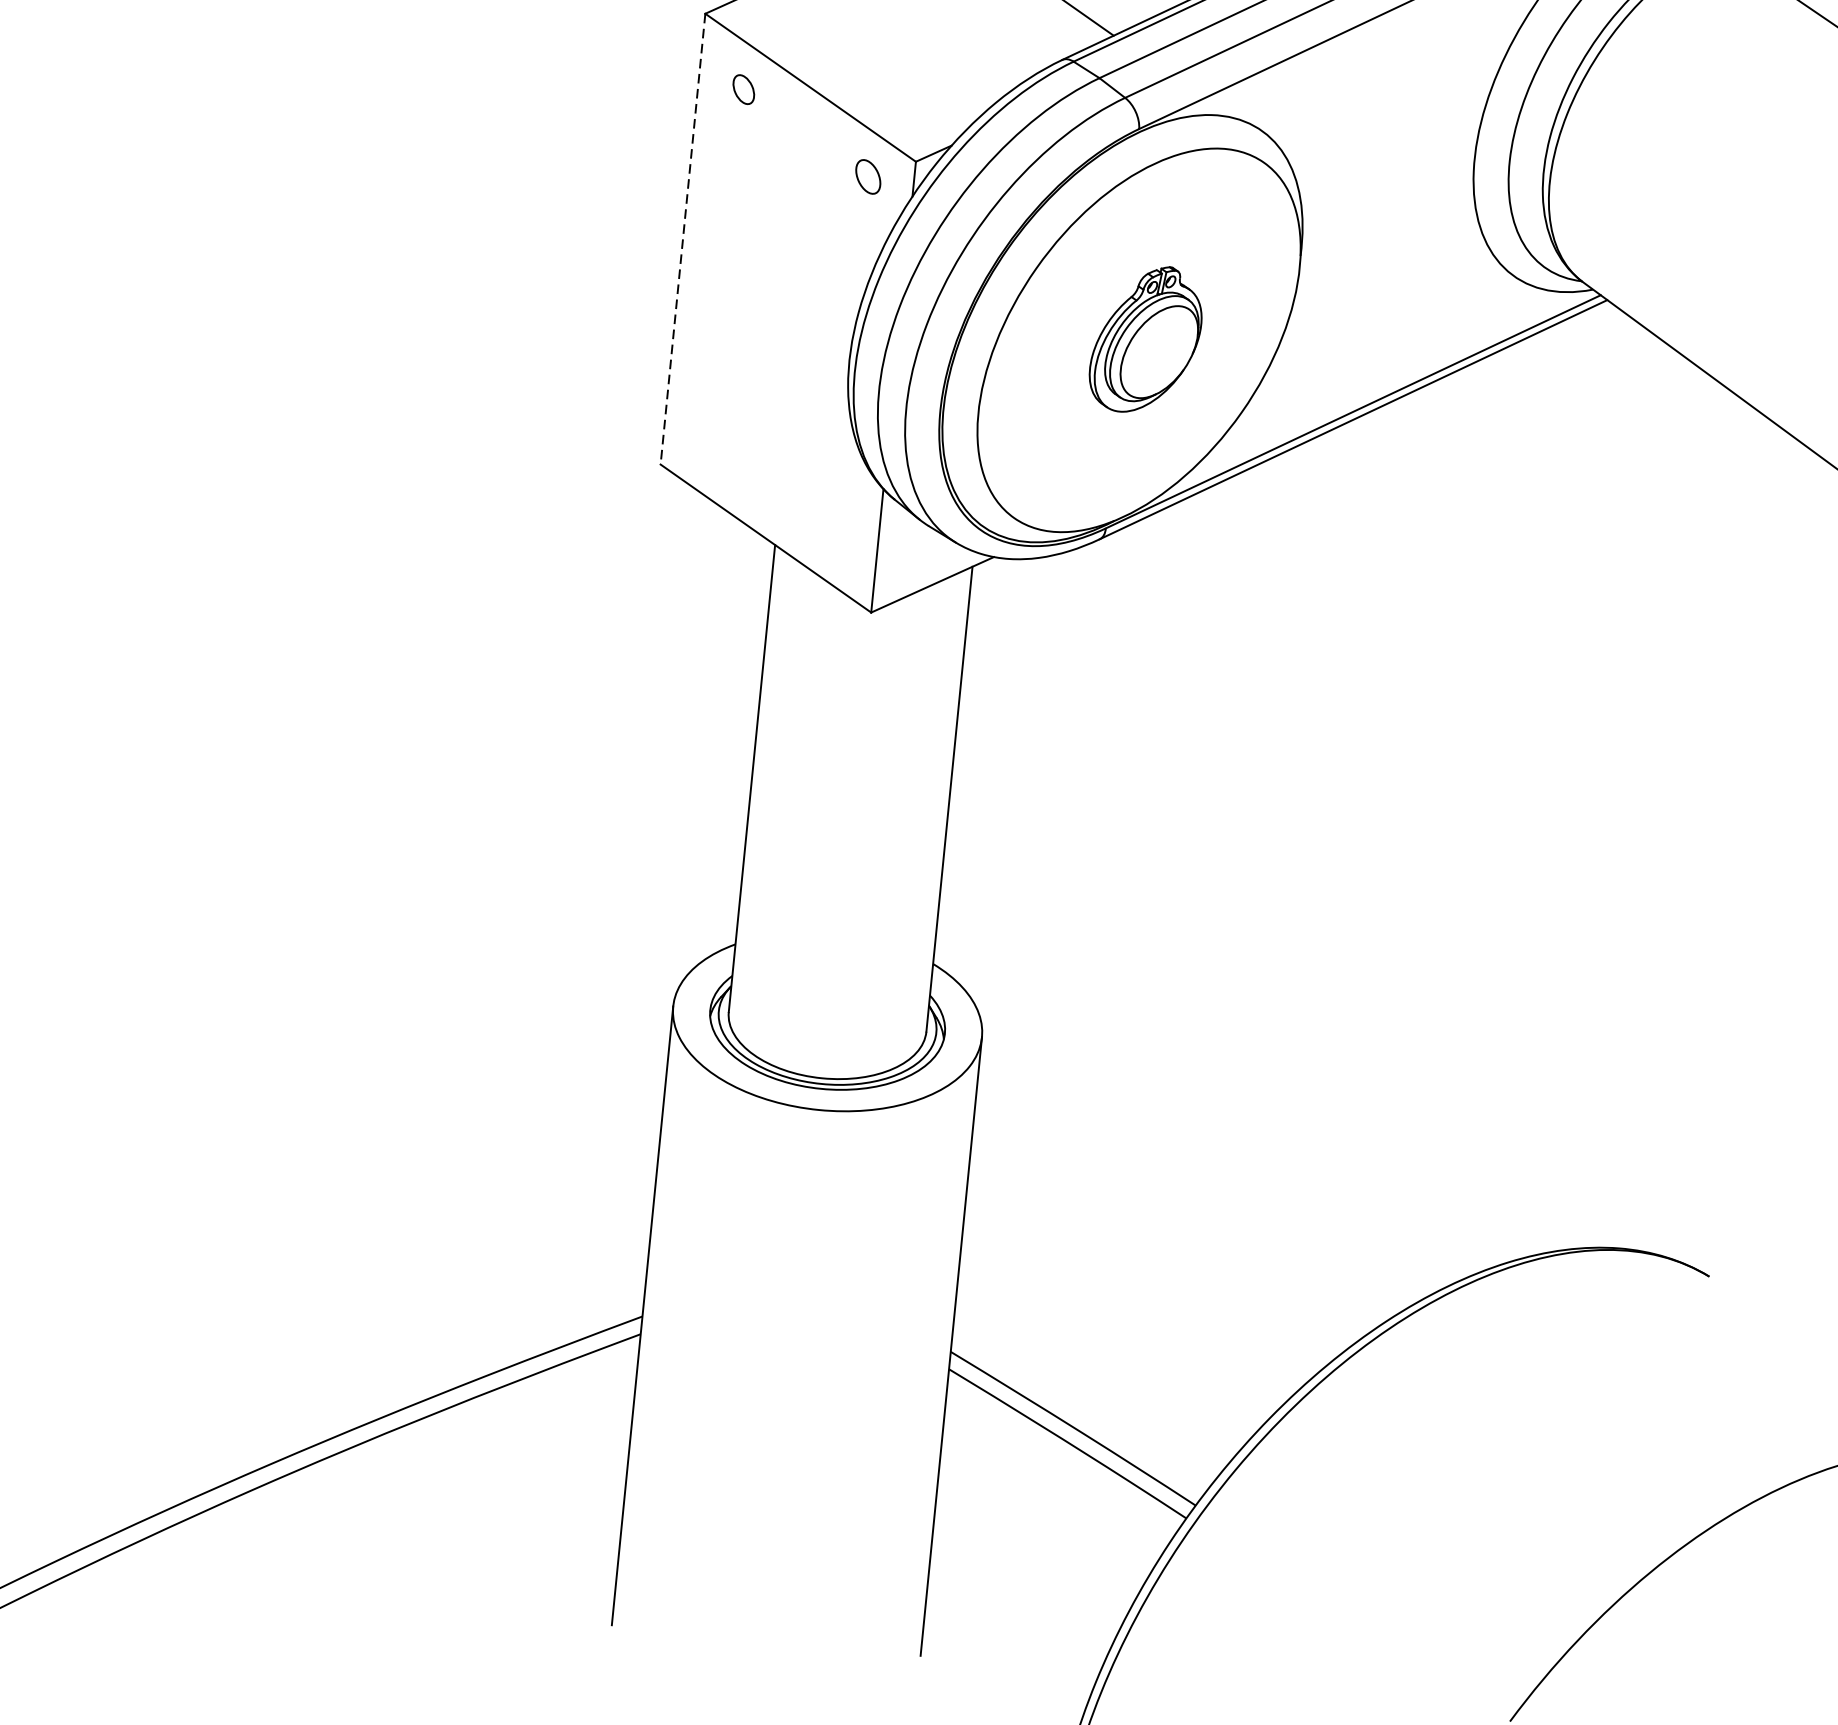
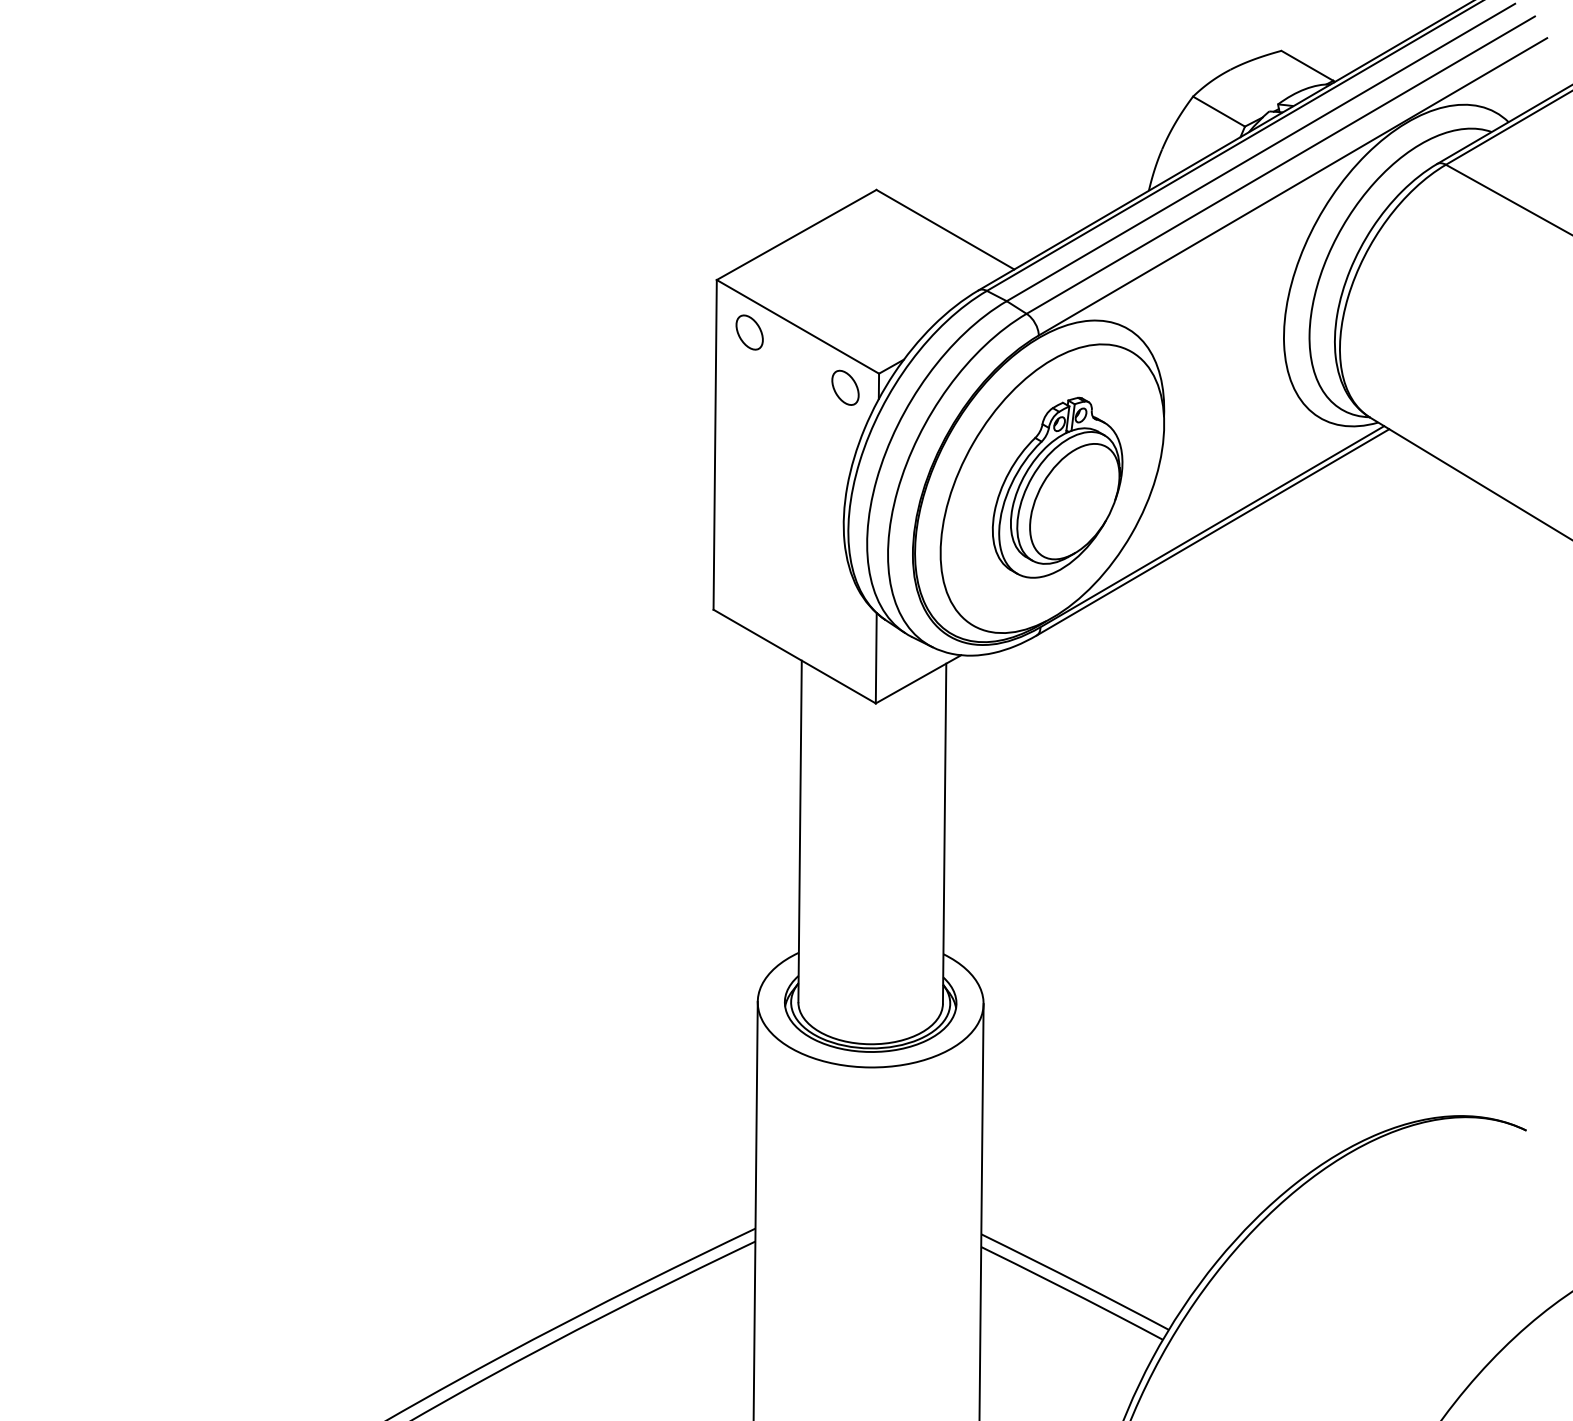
part: (743, 89) -> (749, 332), size x1.67
part: (868, 176) -> (845, 387), size x1.43
line: (683, 238) -> (715, 444), dashed -> solid
part: (1146, 339) -> (1057, 487), size x1.67

